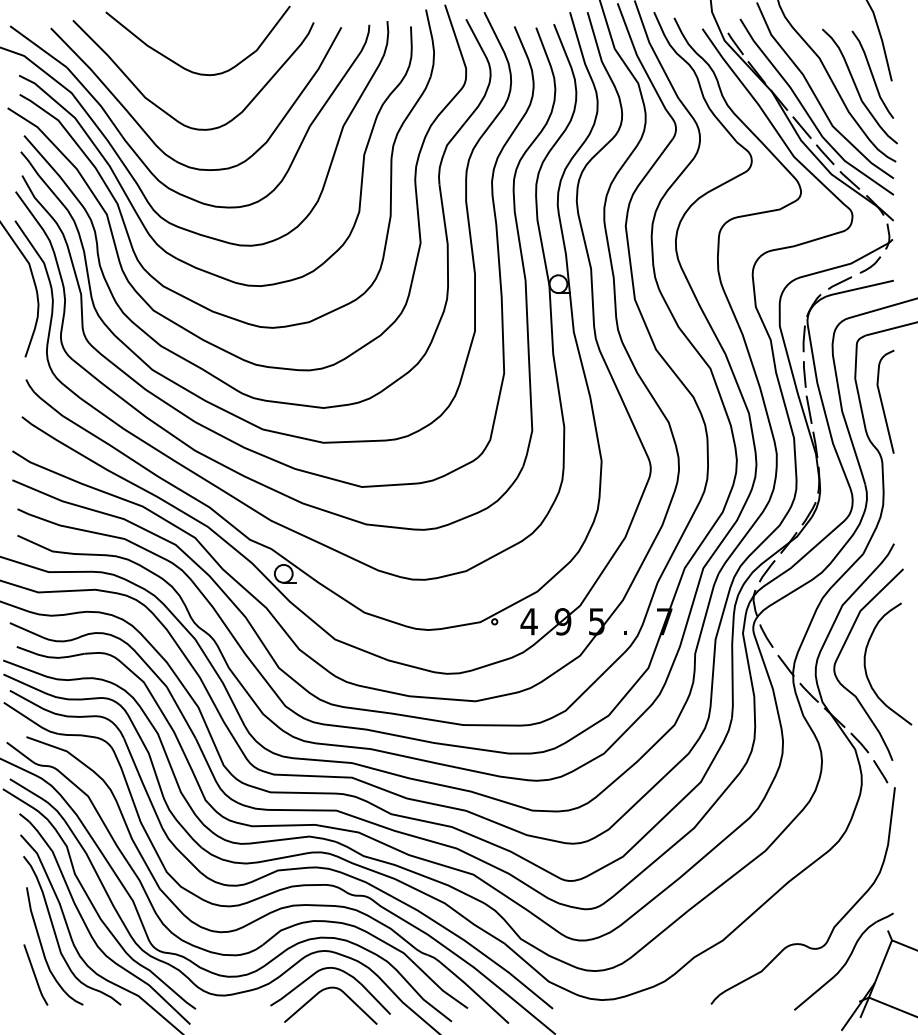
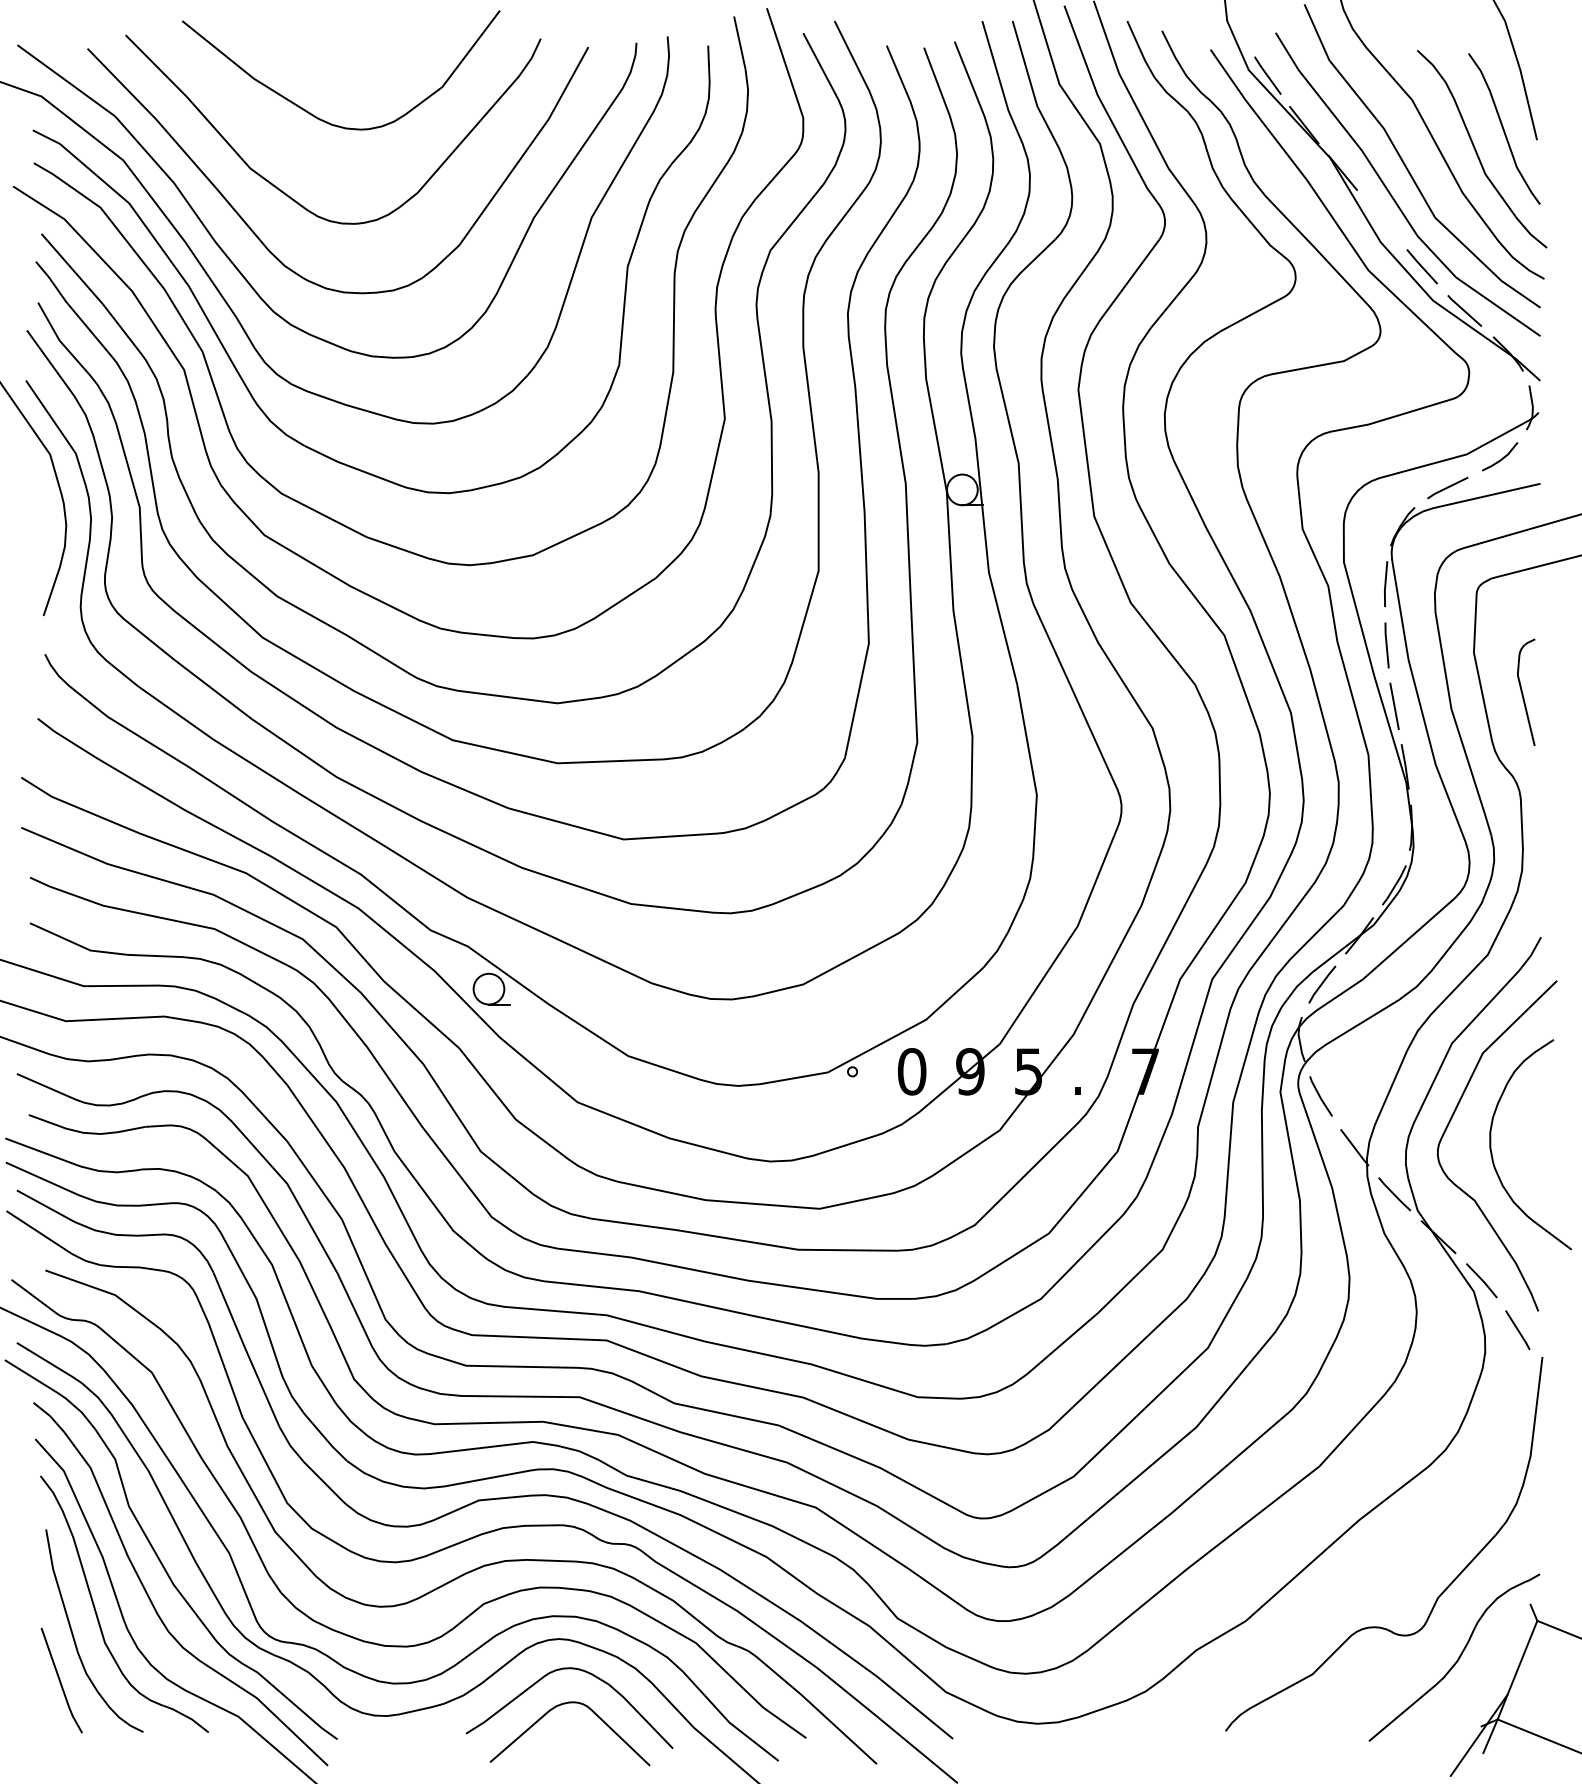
line: (801, 127) -> (1381, 219), removed
part: (885, 401) -> (1526, 692), size x0.6
text: (528, 621) -> (910, 1071), 4 -> 0

